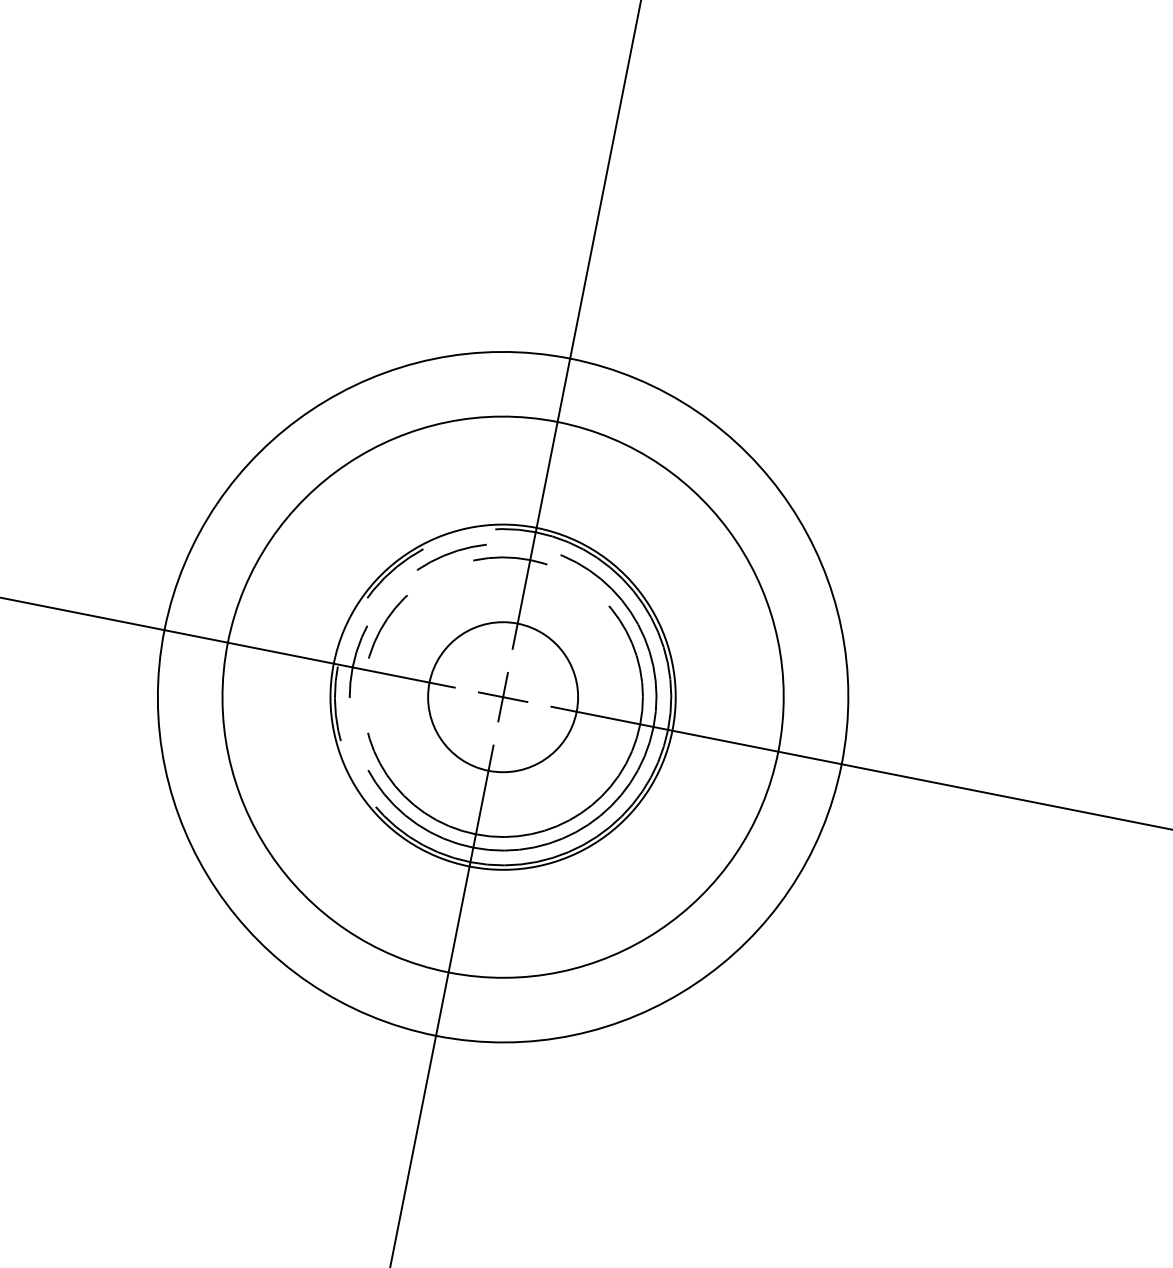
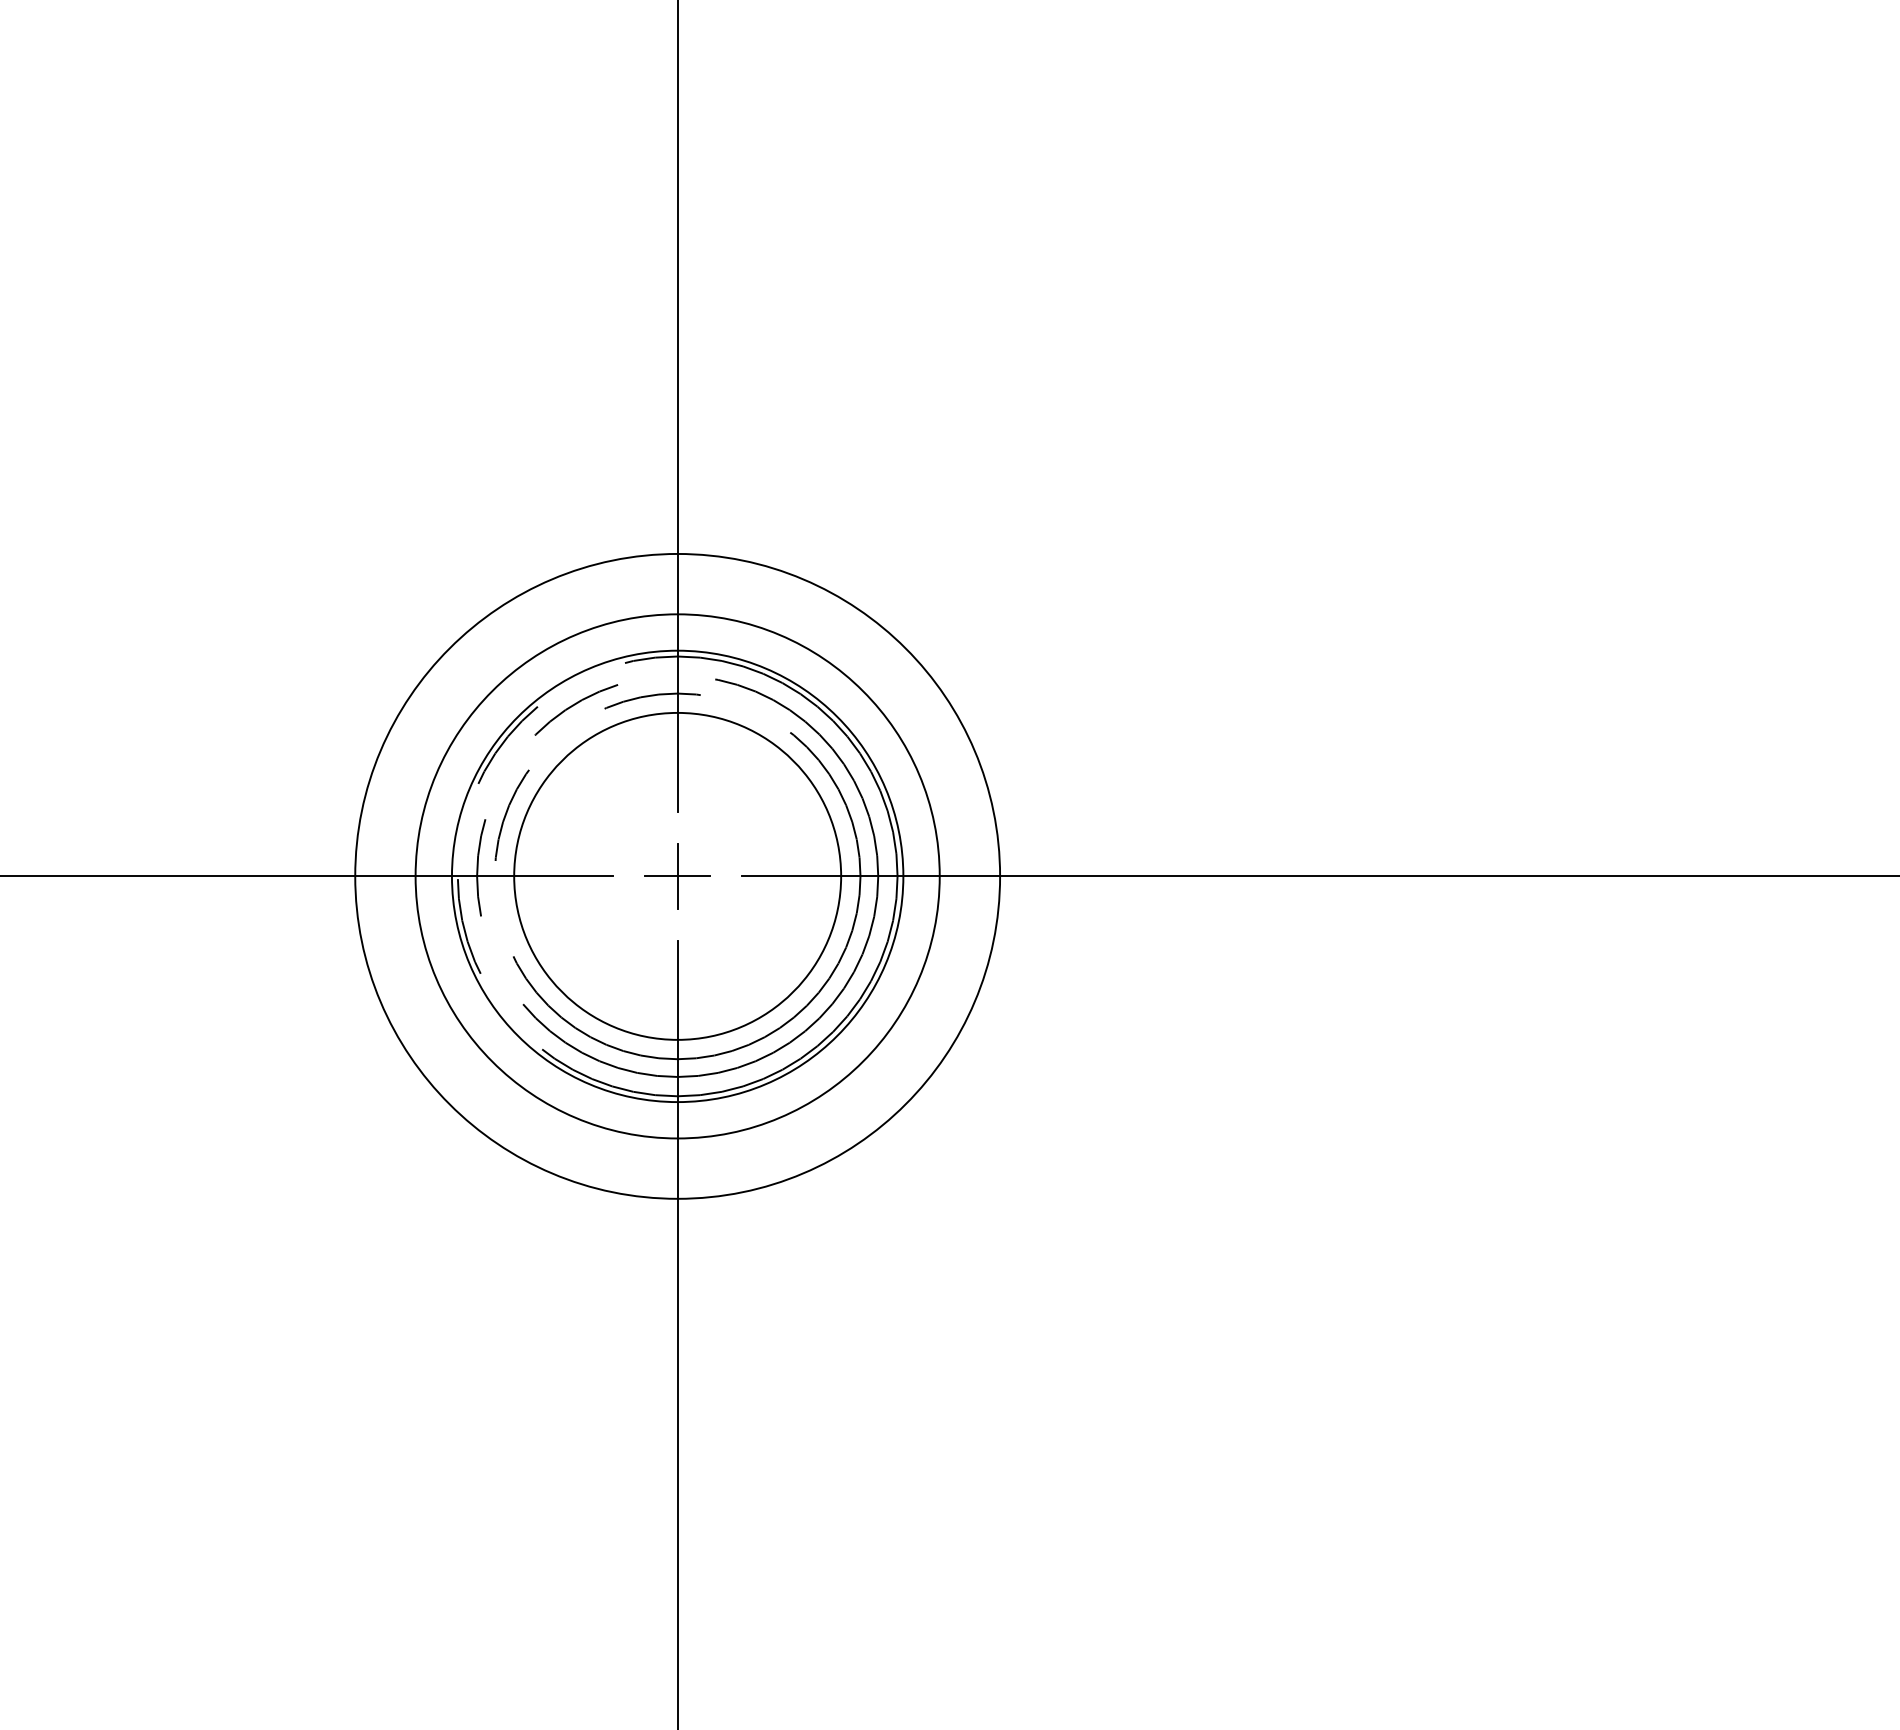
circle: (503, 696) -> (677, 875), size x0.71
circle: (503, 696) -> (677, 875), size x1.67
circle: (502, 697) -> (677, 876), size x0.71

